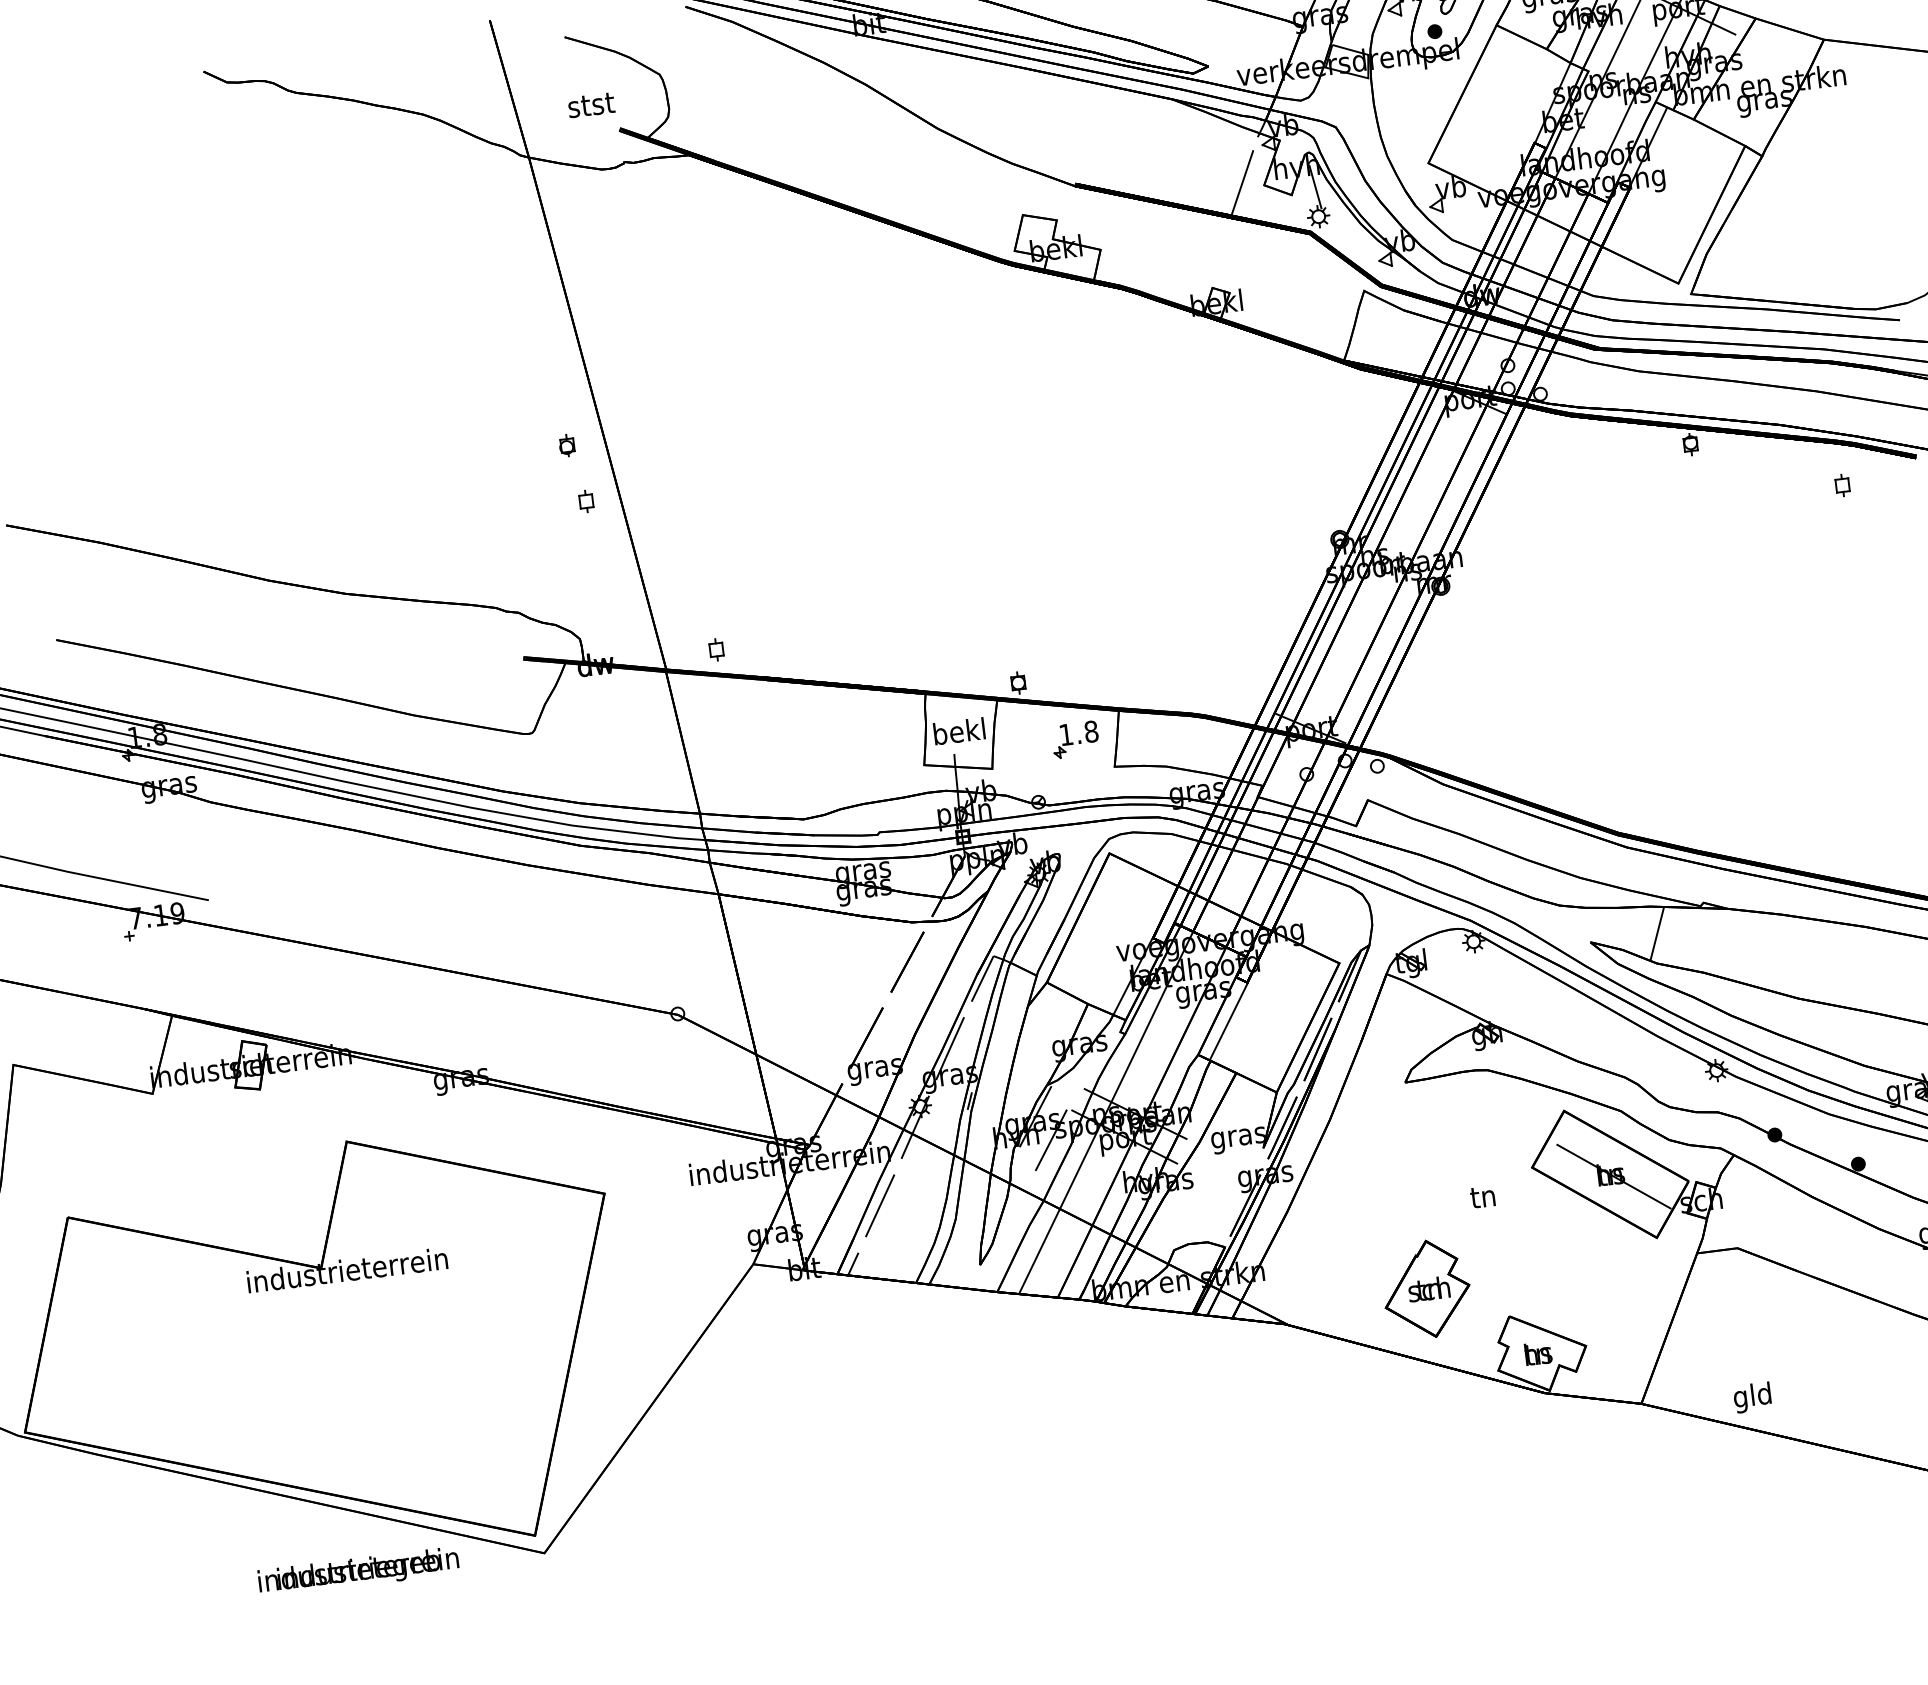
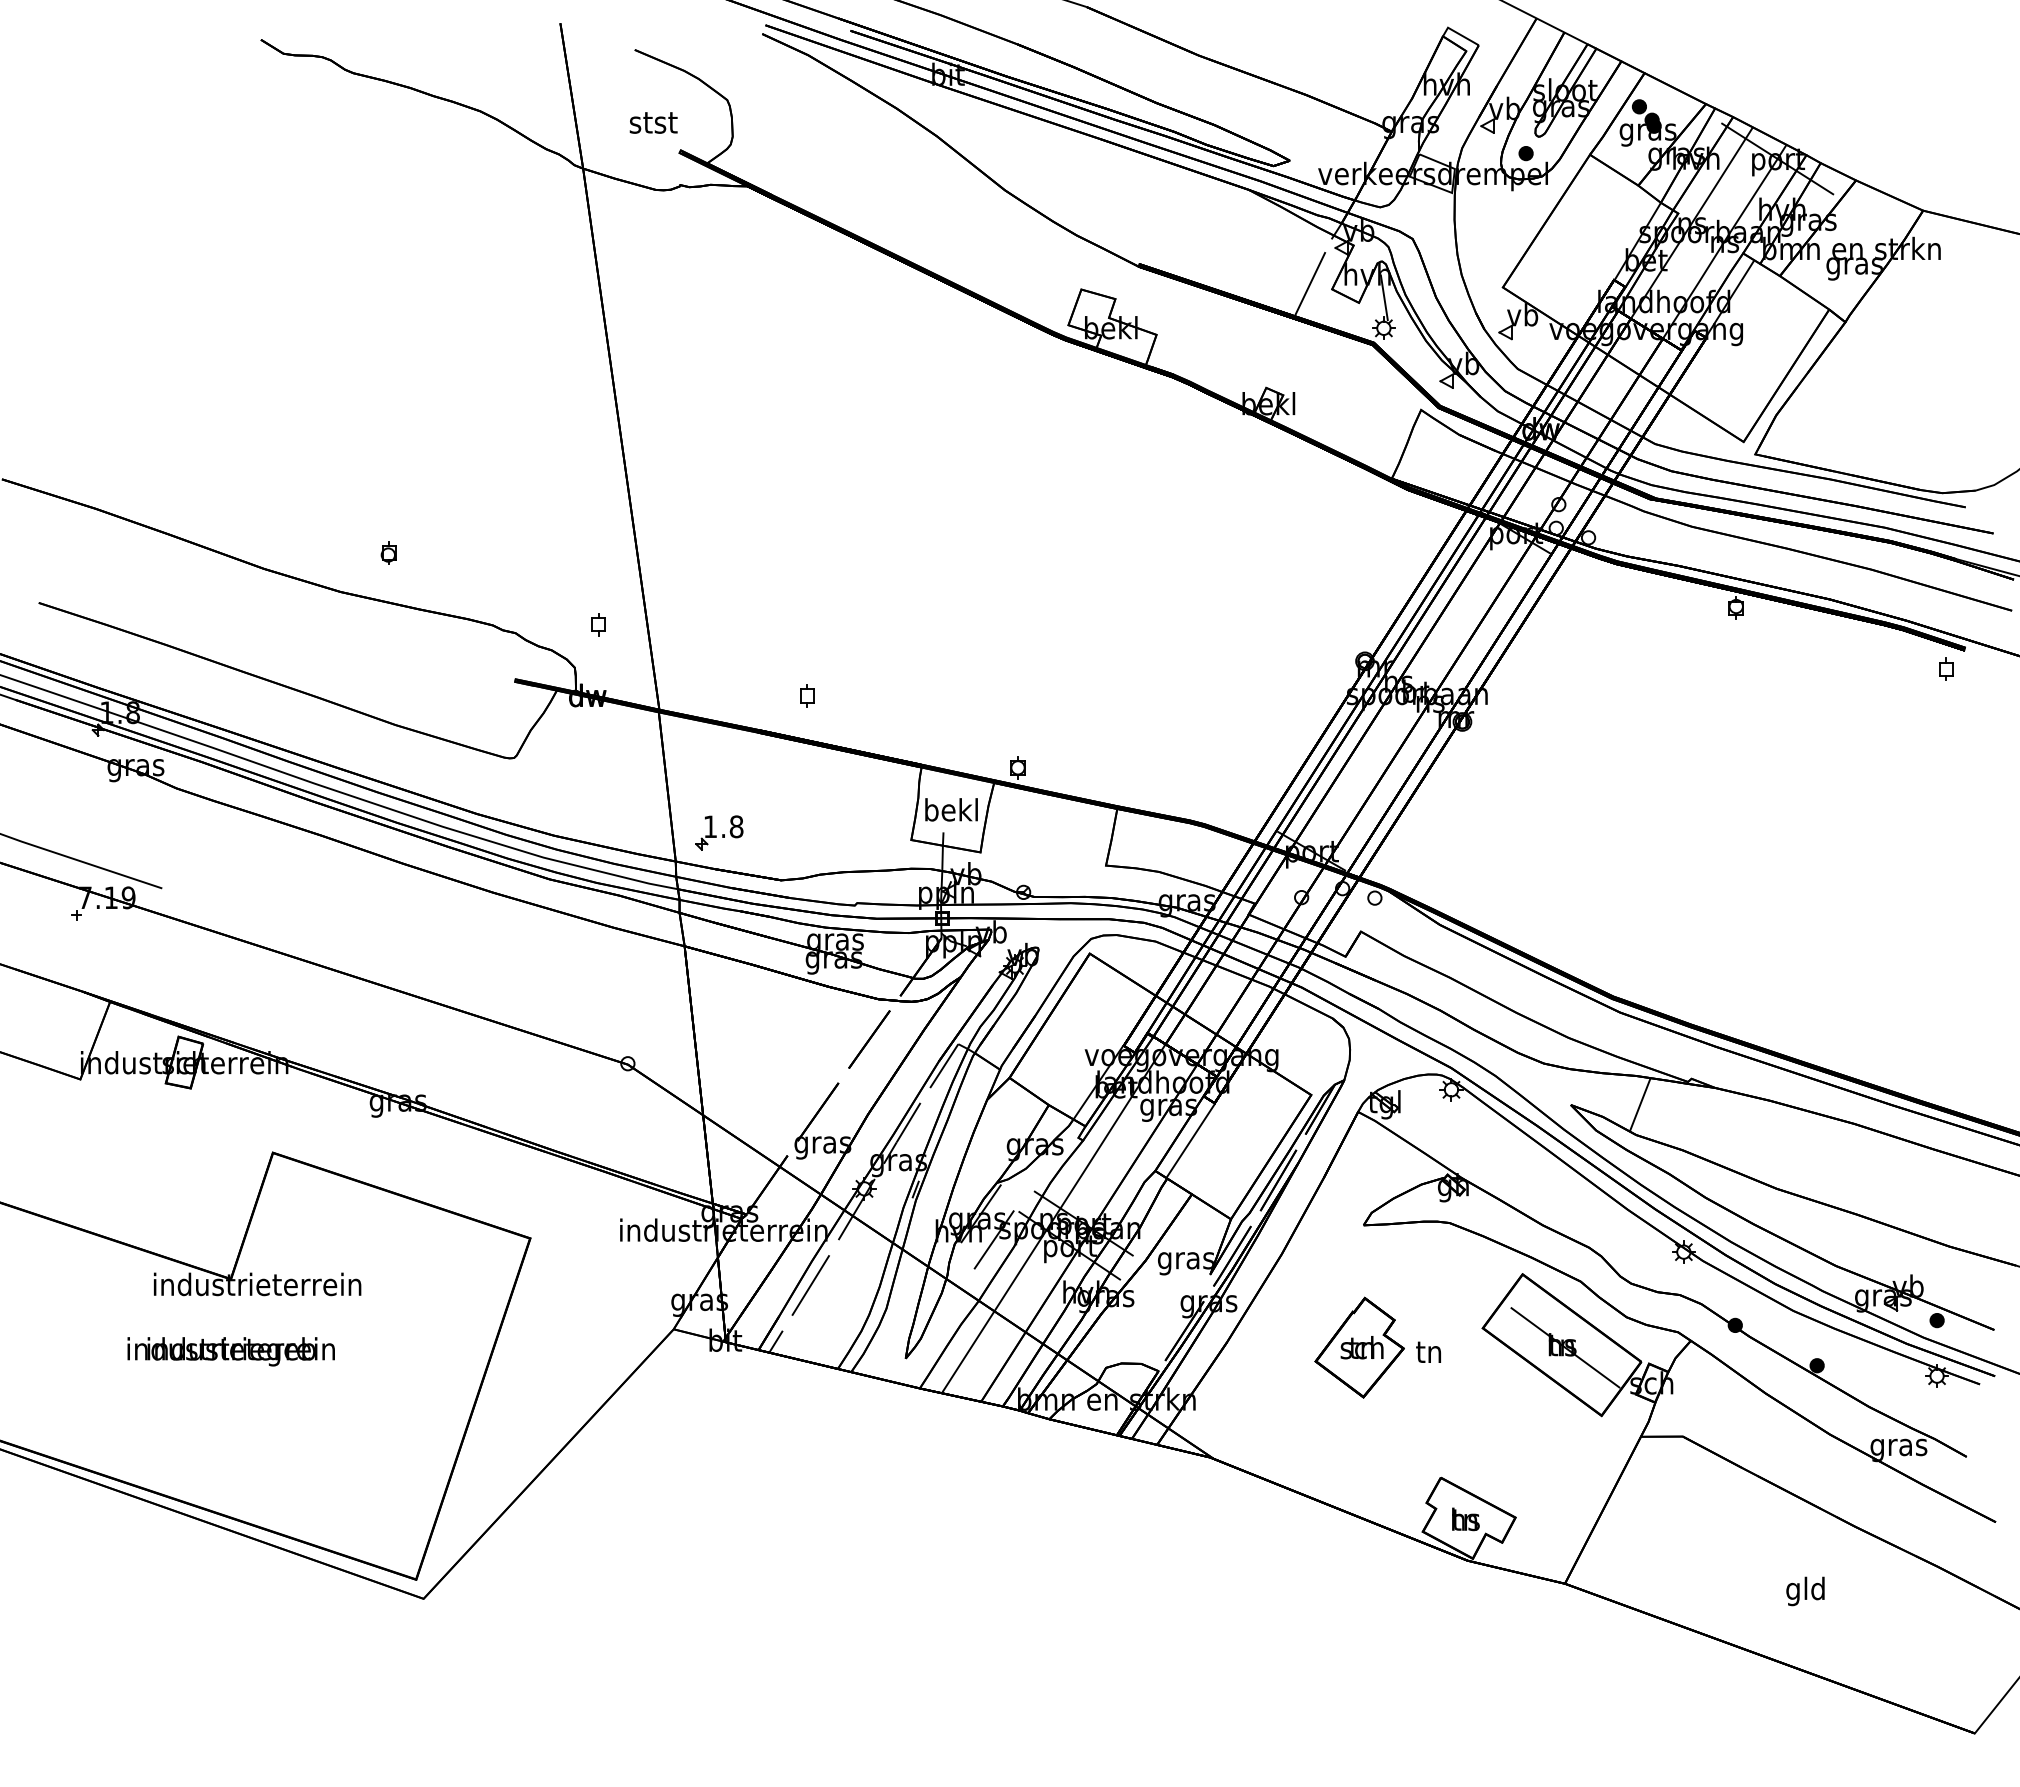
part: (566, 445) -> (388, 552), moved
part: (1842, 484) -> (1946, 668), moved
part: (586, 501) -> (598, 624), moved
part: (716, 649) -> (807, 695), moved
part: (1075, 739) -> (719, 832), moved
part: (1426, 1289) -> (1359, 1347), moved
text: (1752, 1397) -> (1805, 1591), moved
text: (358, 1571) -> (230, 1351), moved

